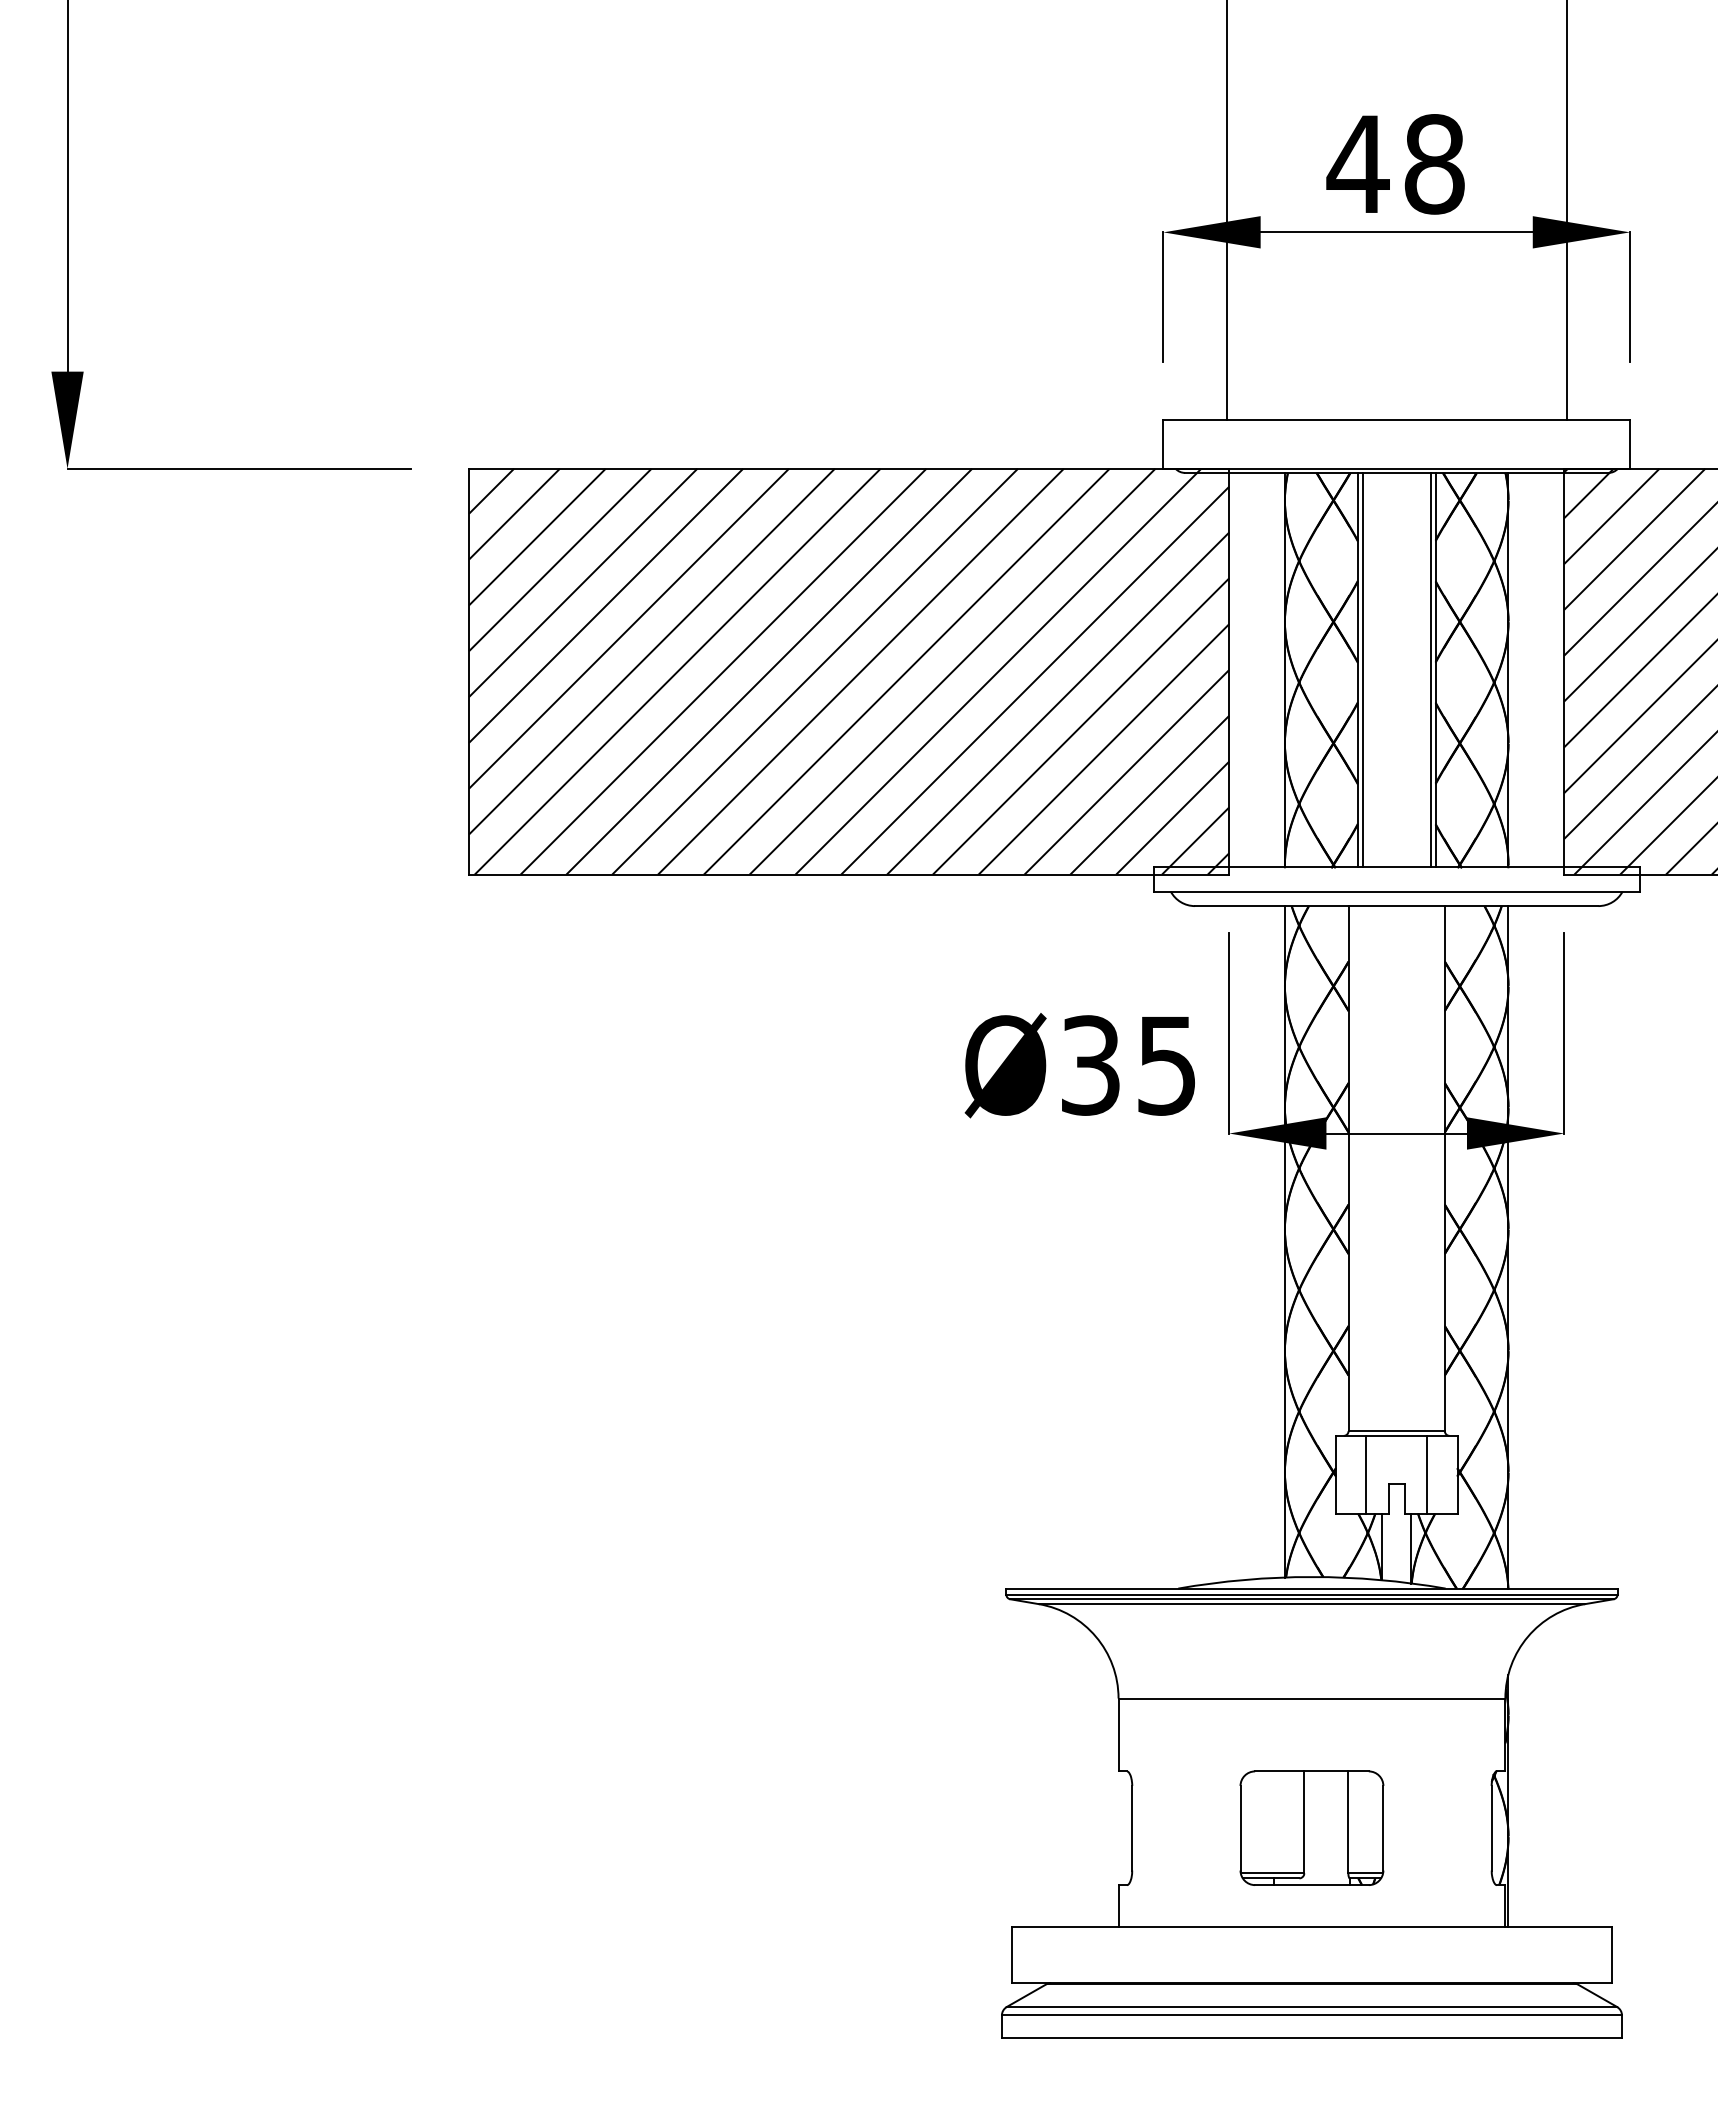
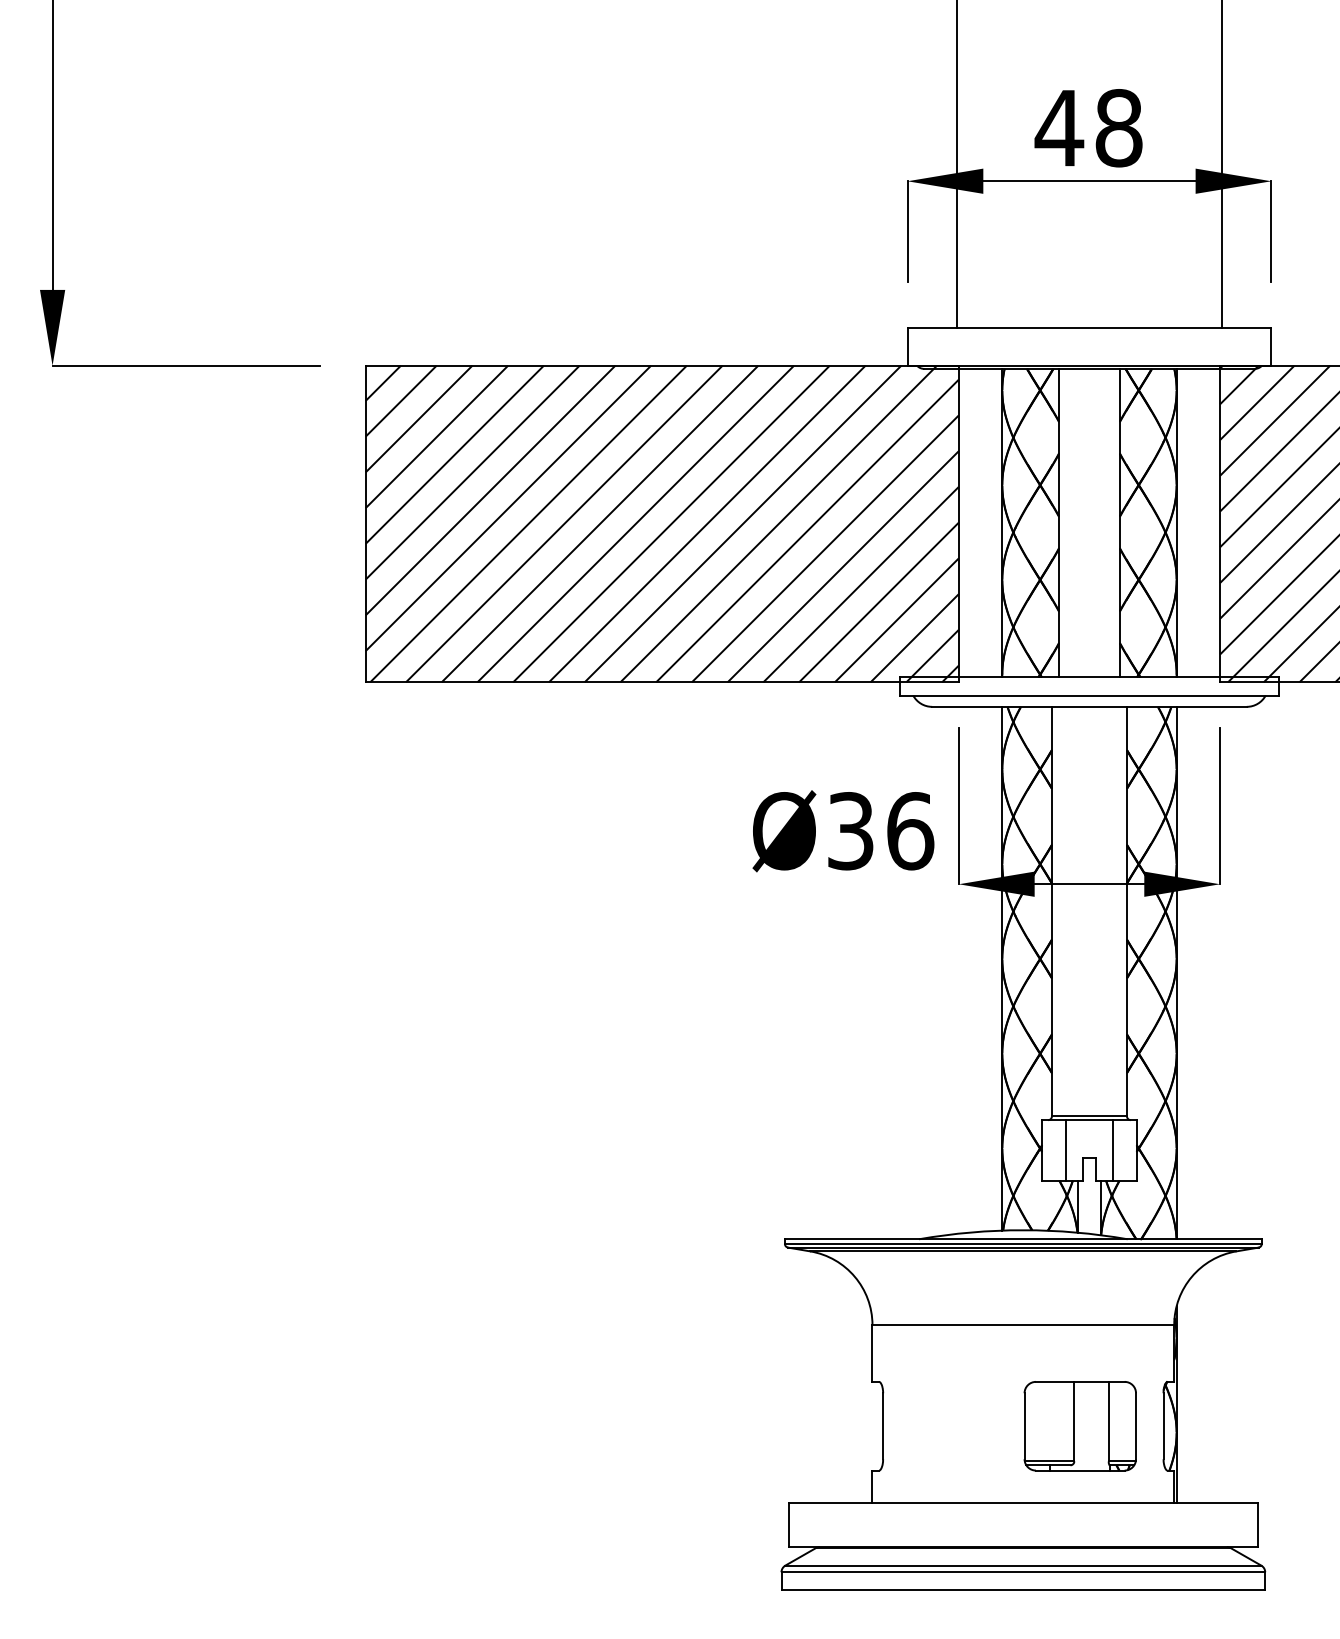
line: (1362, 669) -> (1062, 522), removed
line: (1430, 669) -> (1115, 522), removed
text: (1167, 1065) -> (910, 831), 35 -> 36
part: (1311, 1827) -> (1079, 1425), moved

